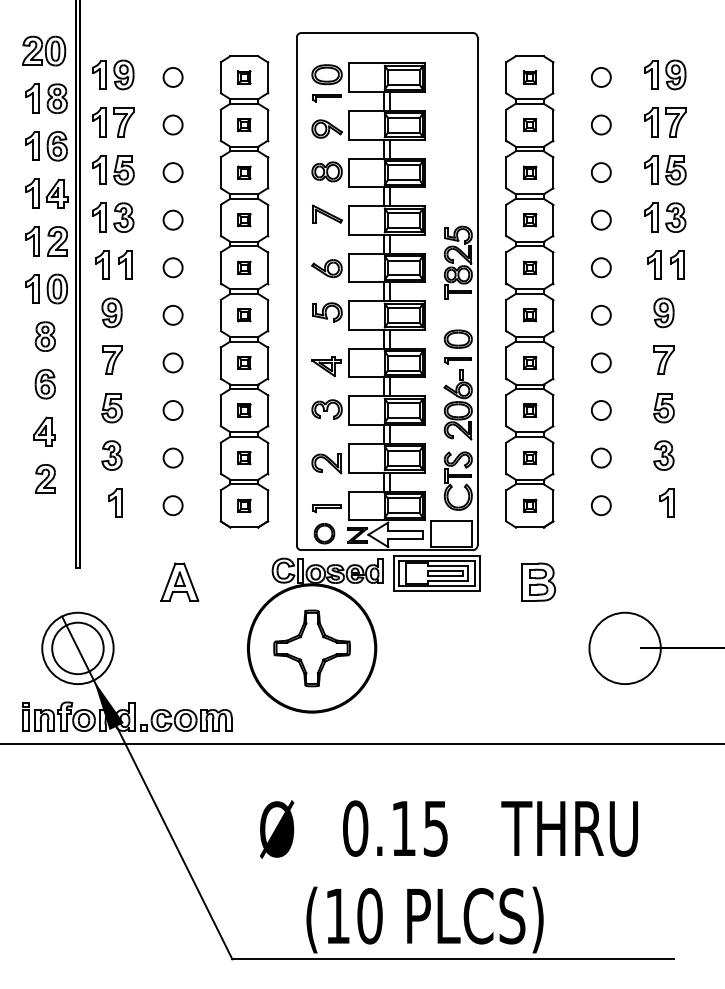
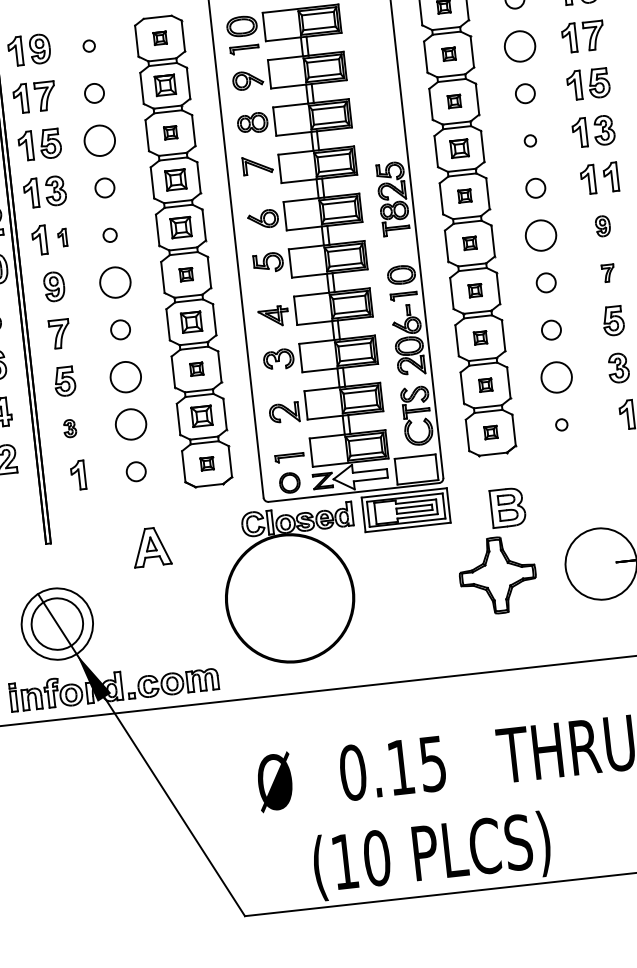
circle: (172, 77) -> (88, 46), size x0.6
circle: (601, 124) -> (520, 45), size x1.6
part: (244, 125) -> (165, 86), size x1.6
circle: (172, 172) -> (99, 140), size x1.6
circle: (600, 219) -> (529, 140), size x0.6
part: (244, 220) -> (175, 180), size x1.6
part: (529, 220) -> (459, 149), size x1.4
part: (125, 264) -> (62, 237), size x0.6
circle: (172, 267) -> (109, 235), size x0.7
part: (244, 267) -> (181, 227), size x1.6
part: (663, 312) -> (602, 225), size x0.7
circle: (172, 314) -> (114, 281), size x1.6
circle: (600, 314) -> (540, 234), size x1.6
part: (663, 359) -> (607, 272), size x0.6
part: (244, 362) -> (191, 321), size x1.6
circle: (172, 410) -> (125, 377), size x1.6
part: (111, 455) -> (69, 428), size x0.6
circle: (172, 457) -> (130, 423), size x1.6
circle: (600, 457) -> (555, 376), size x1.6
part: (244, 458) -> (202, 417), size x1.6
circle: (600, 505) -> (561, 424), size x0.6
part: (311, 648) -> (497, 575), moved

